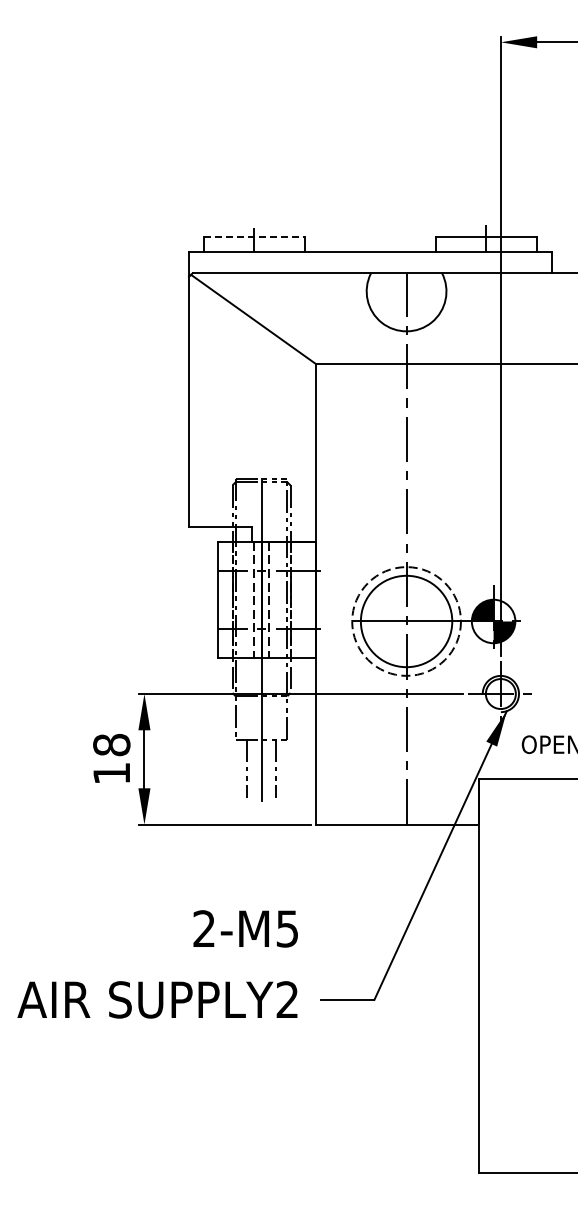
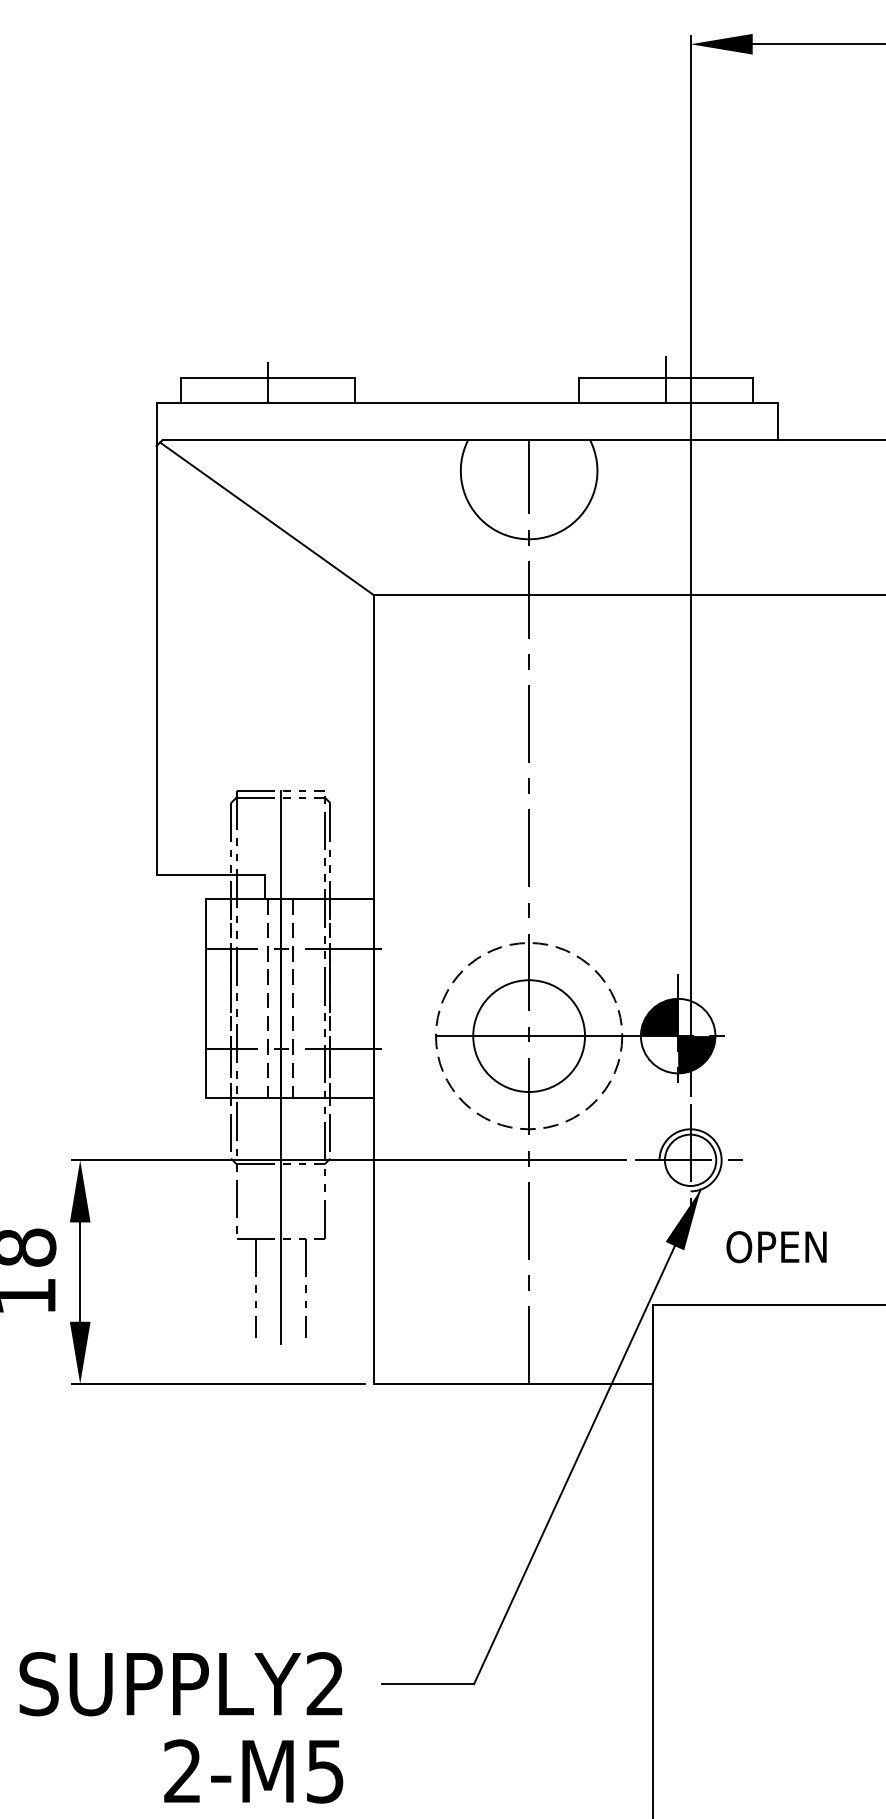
line: (254, 237) -> (268, 378), dashed -> solid
circle: (406, 621) -> (528, 1036), size x0.71
text: (245, 928) -> (253, 1770), moved

